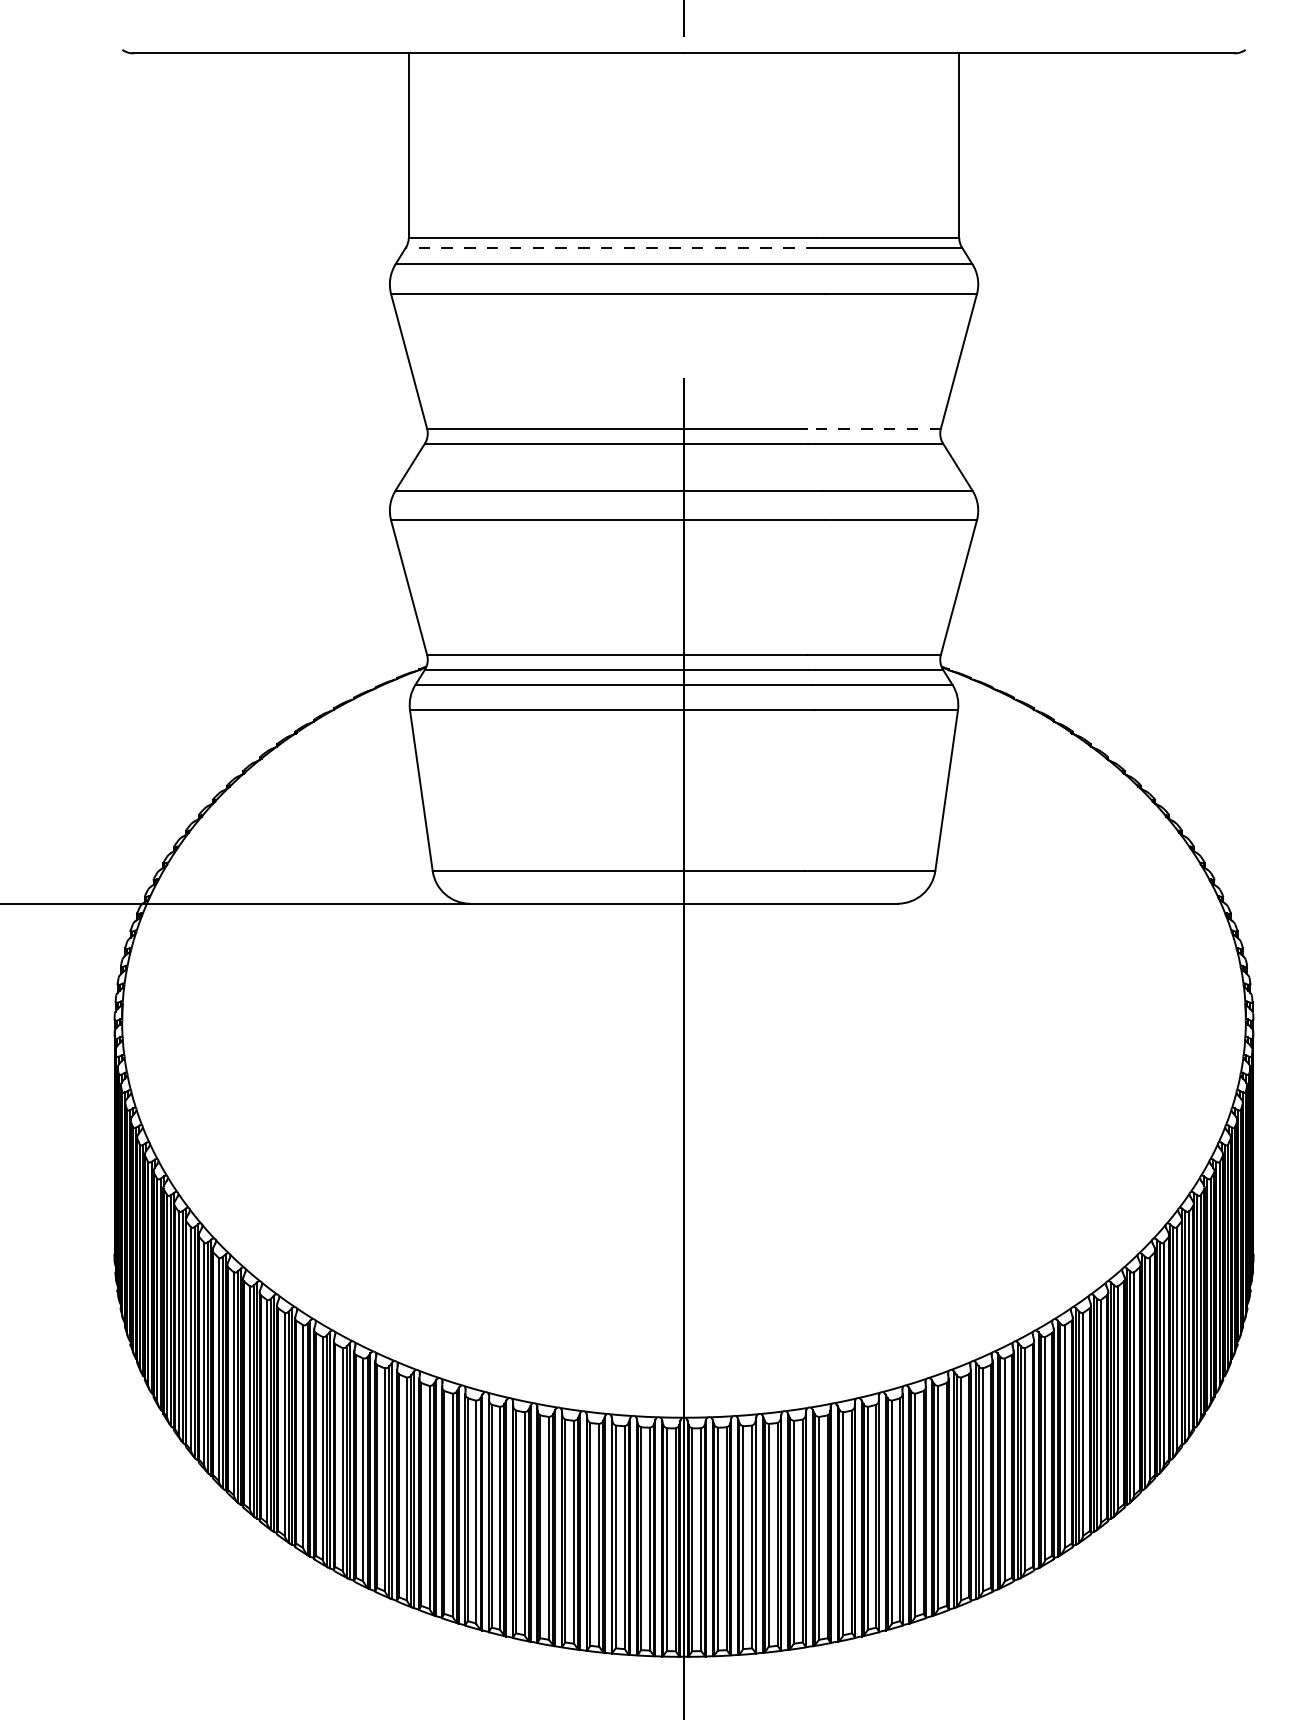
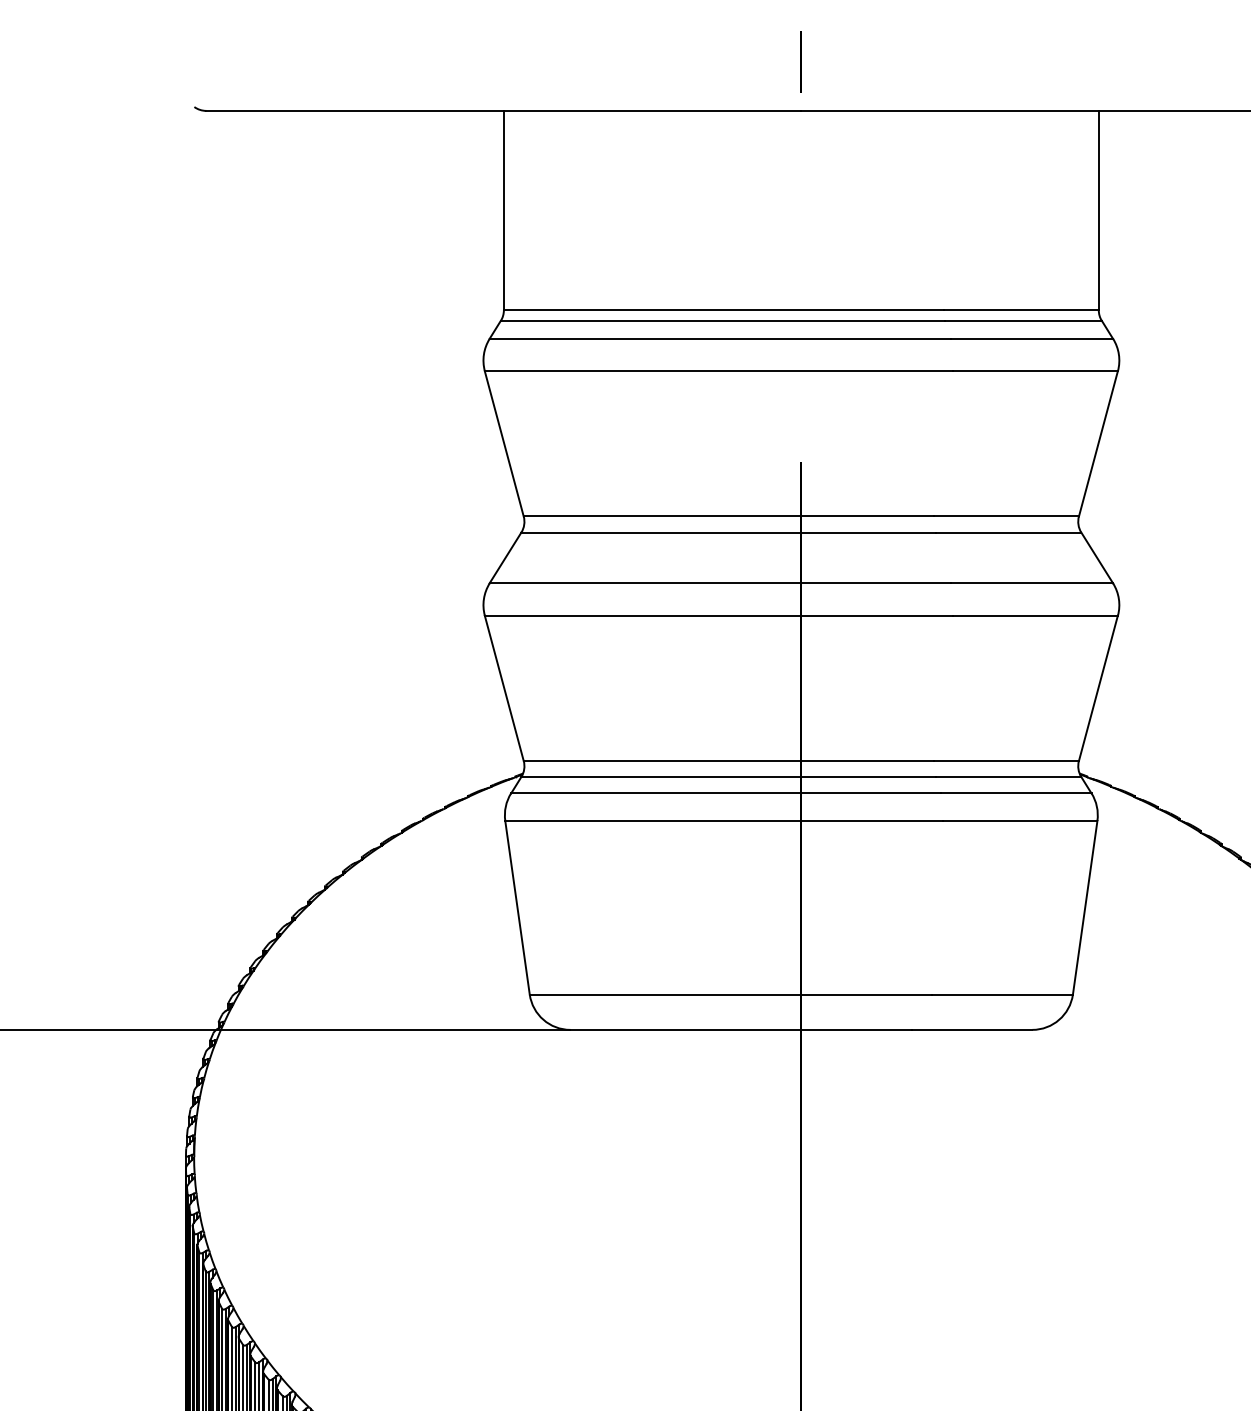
line: (611, 247) -> (722, 320), dashed -> solid
line: (874, 428) -> (1007, 516), dashed -> solid

